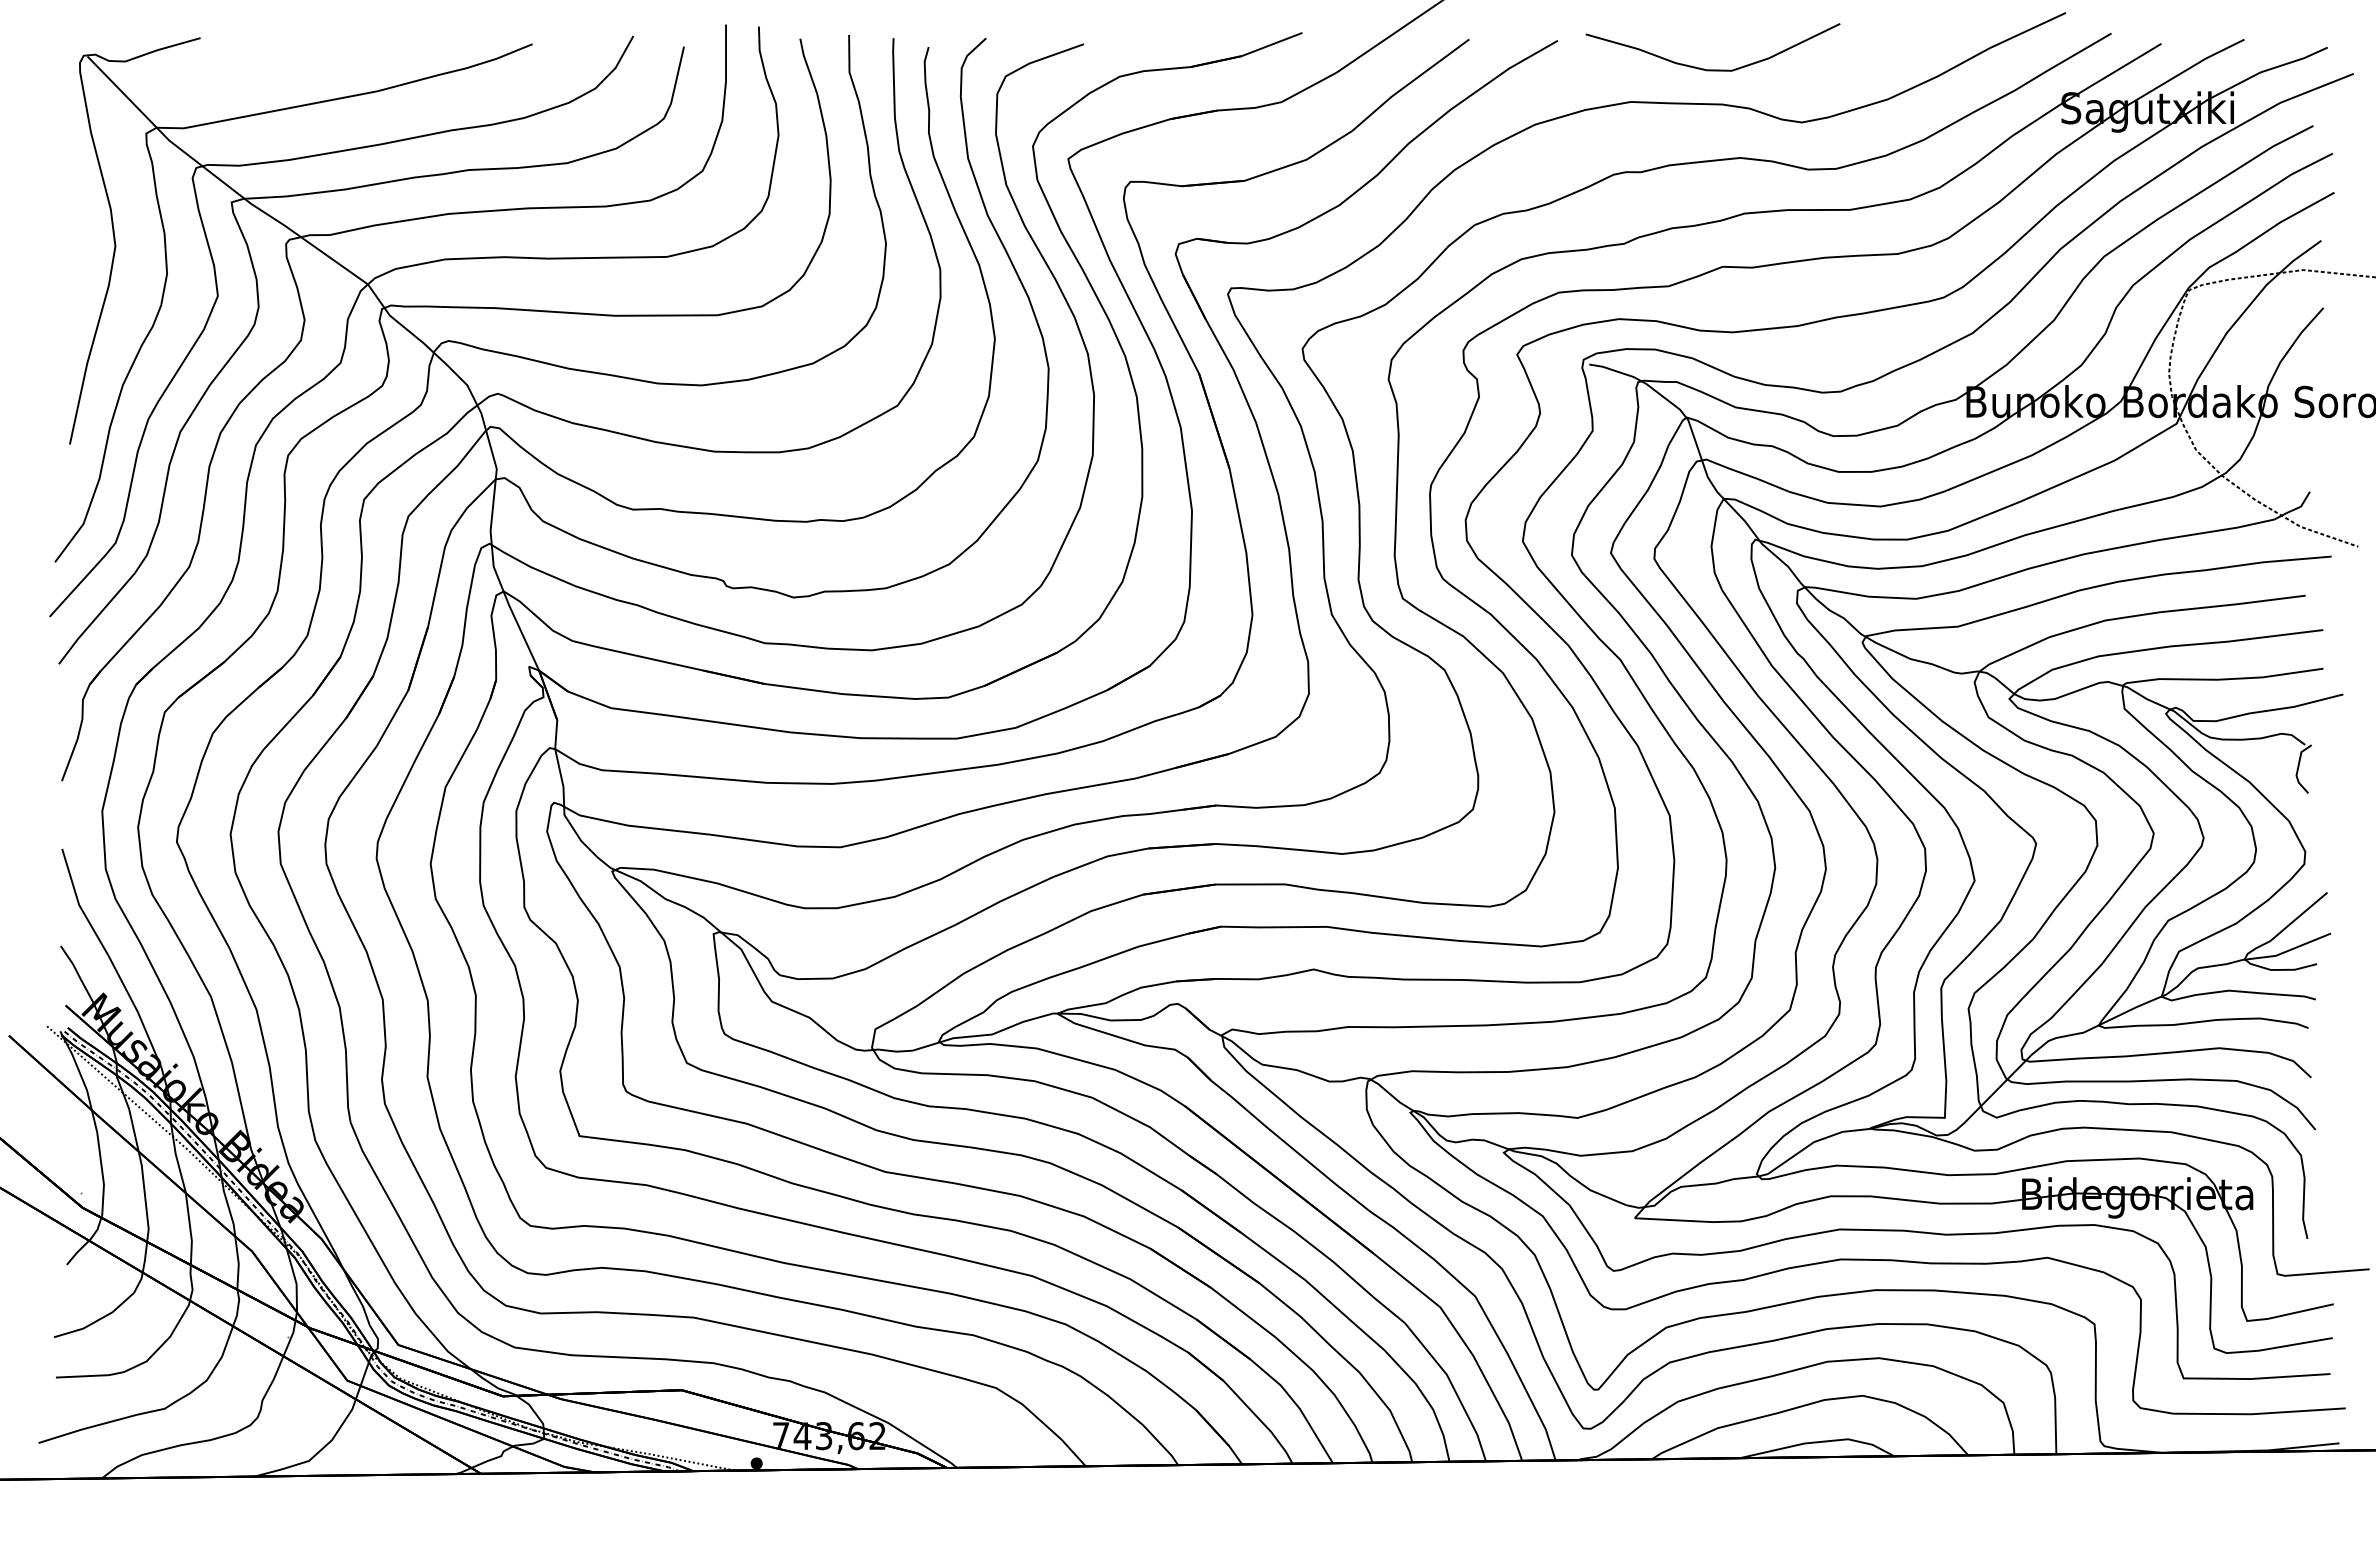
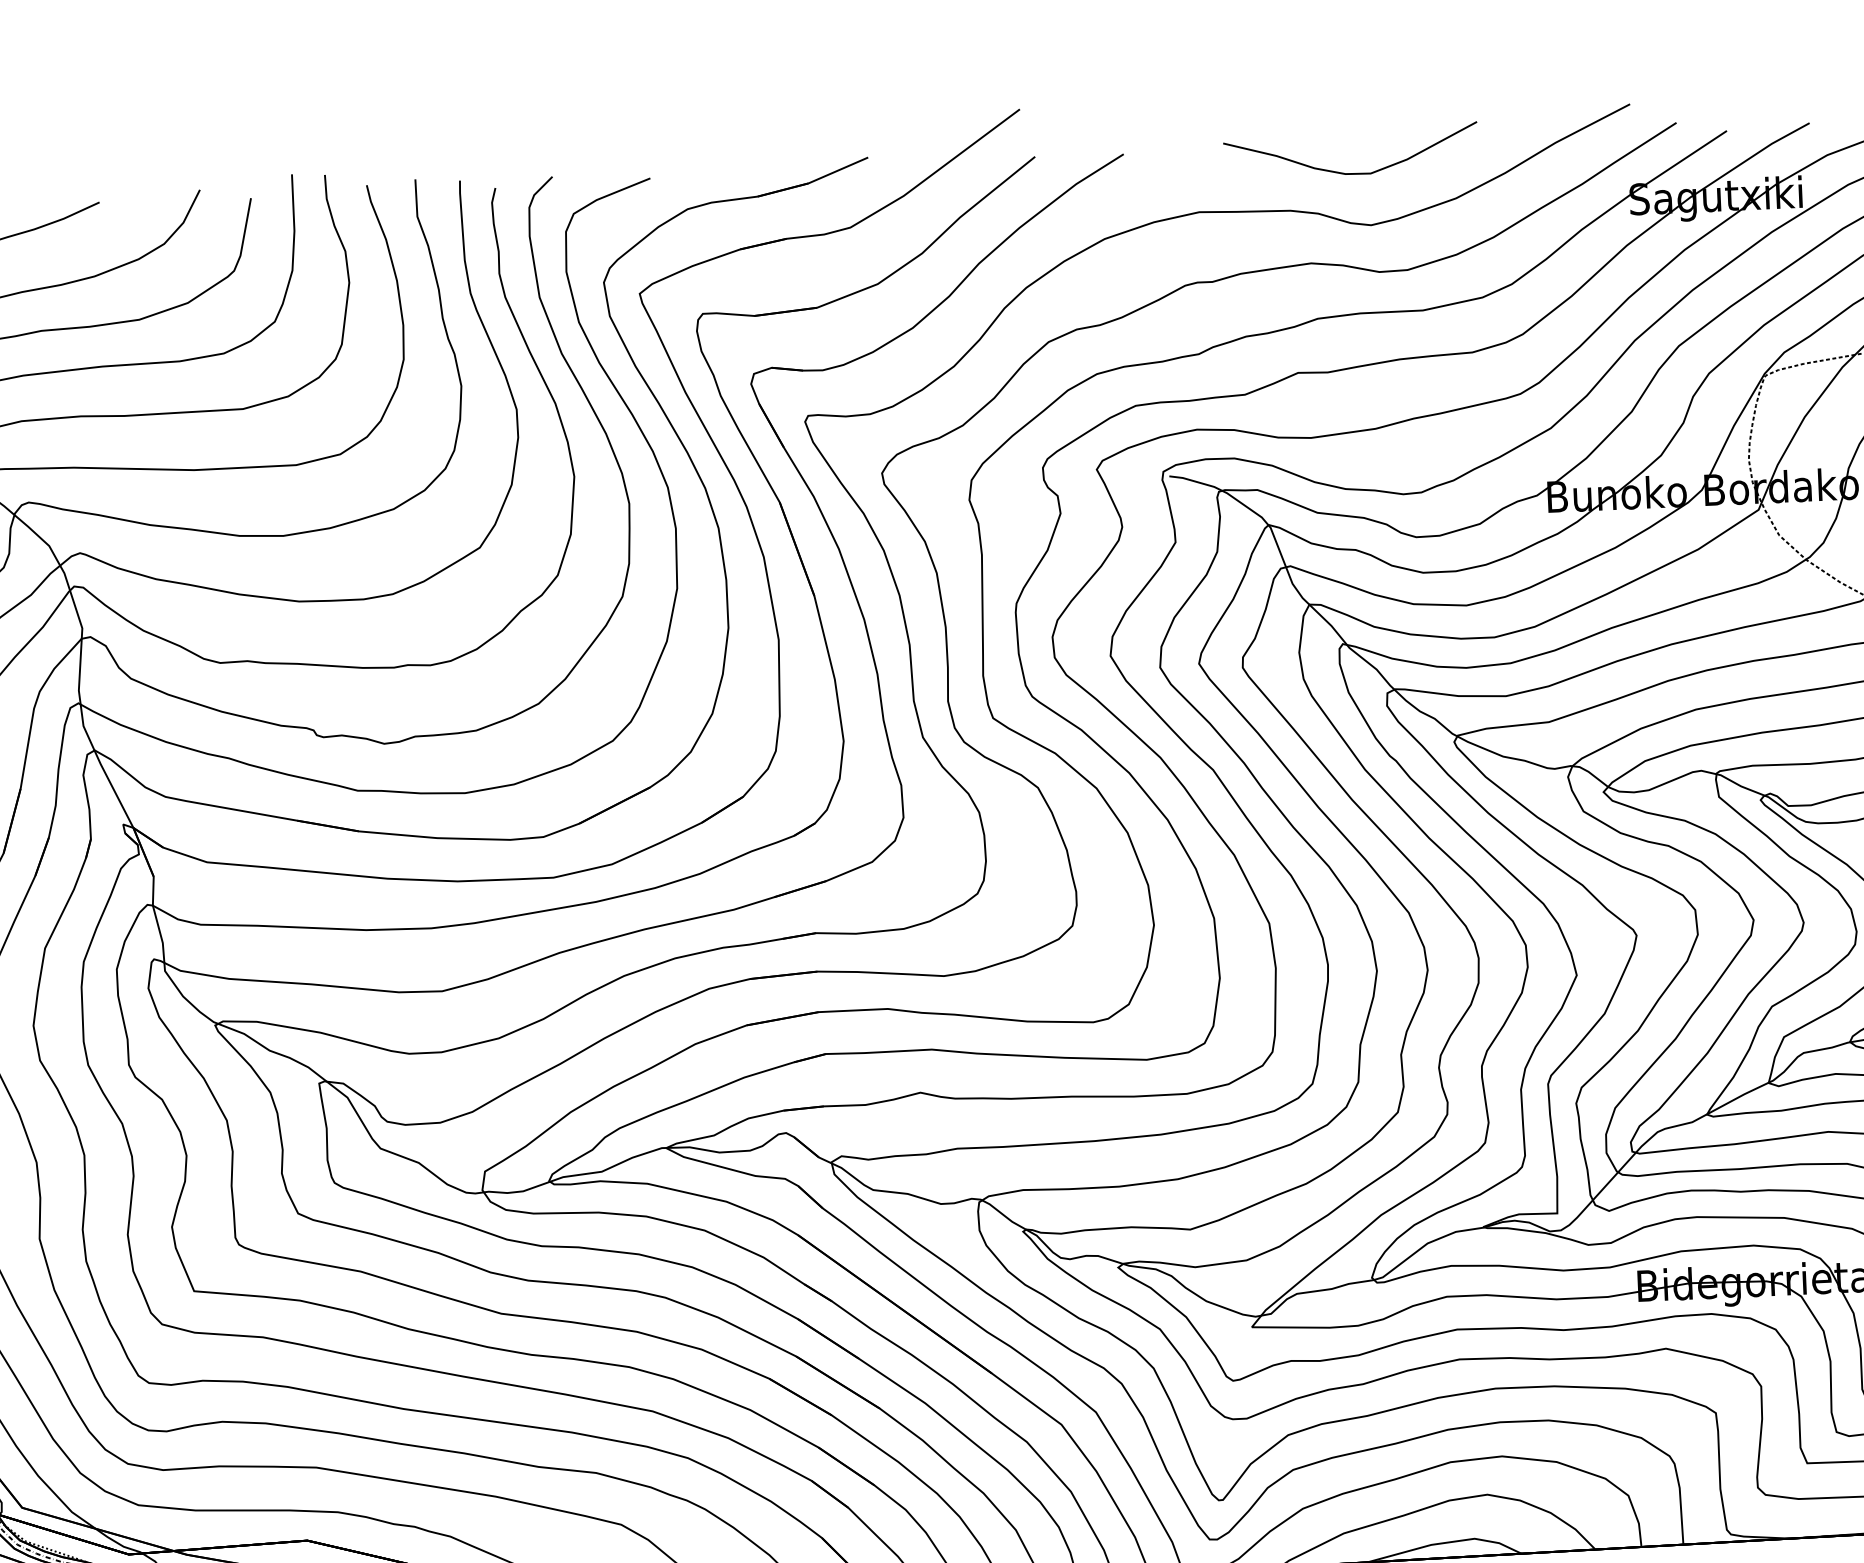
curve: (1712, 69) -> (1351, 173), moved

